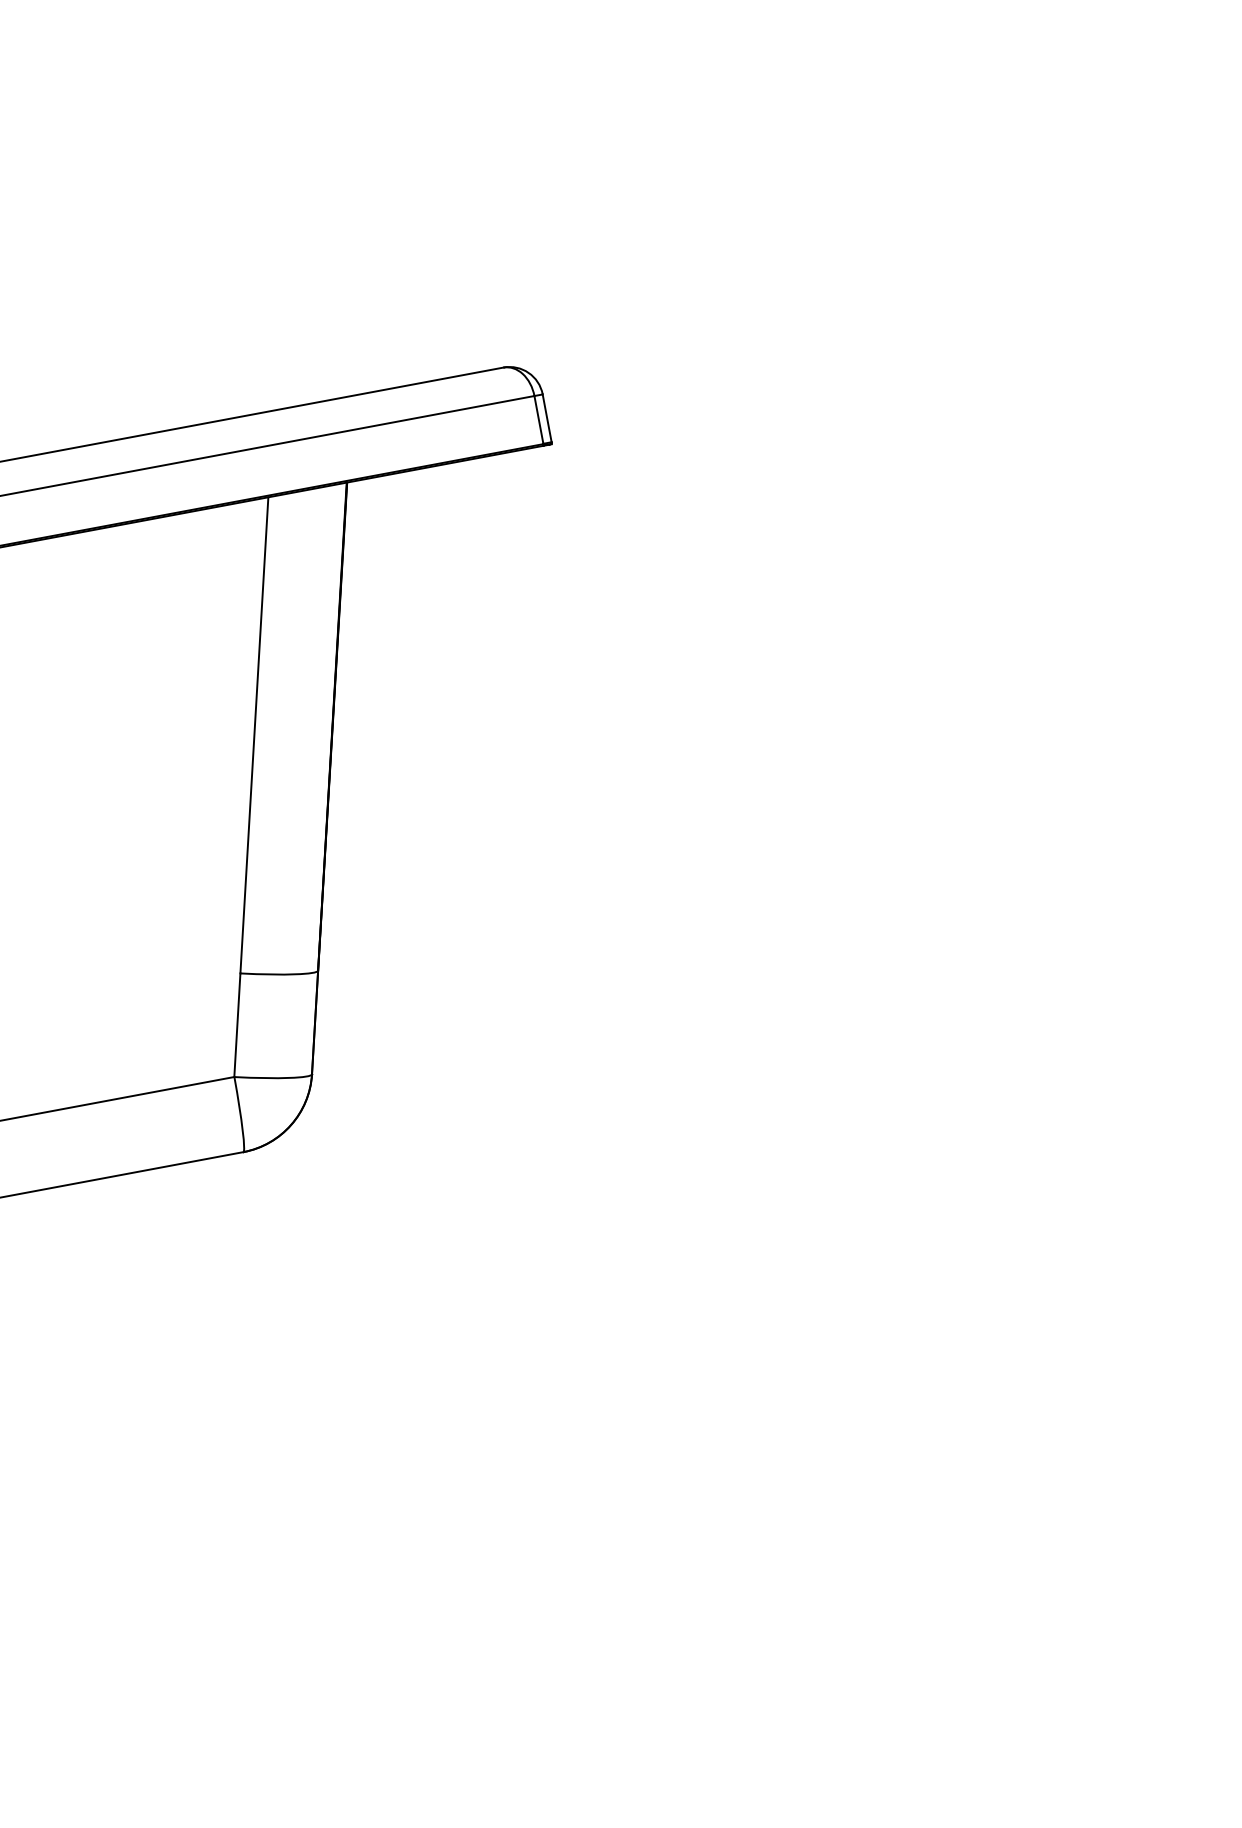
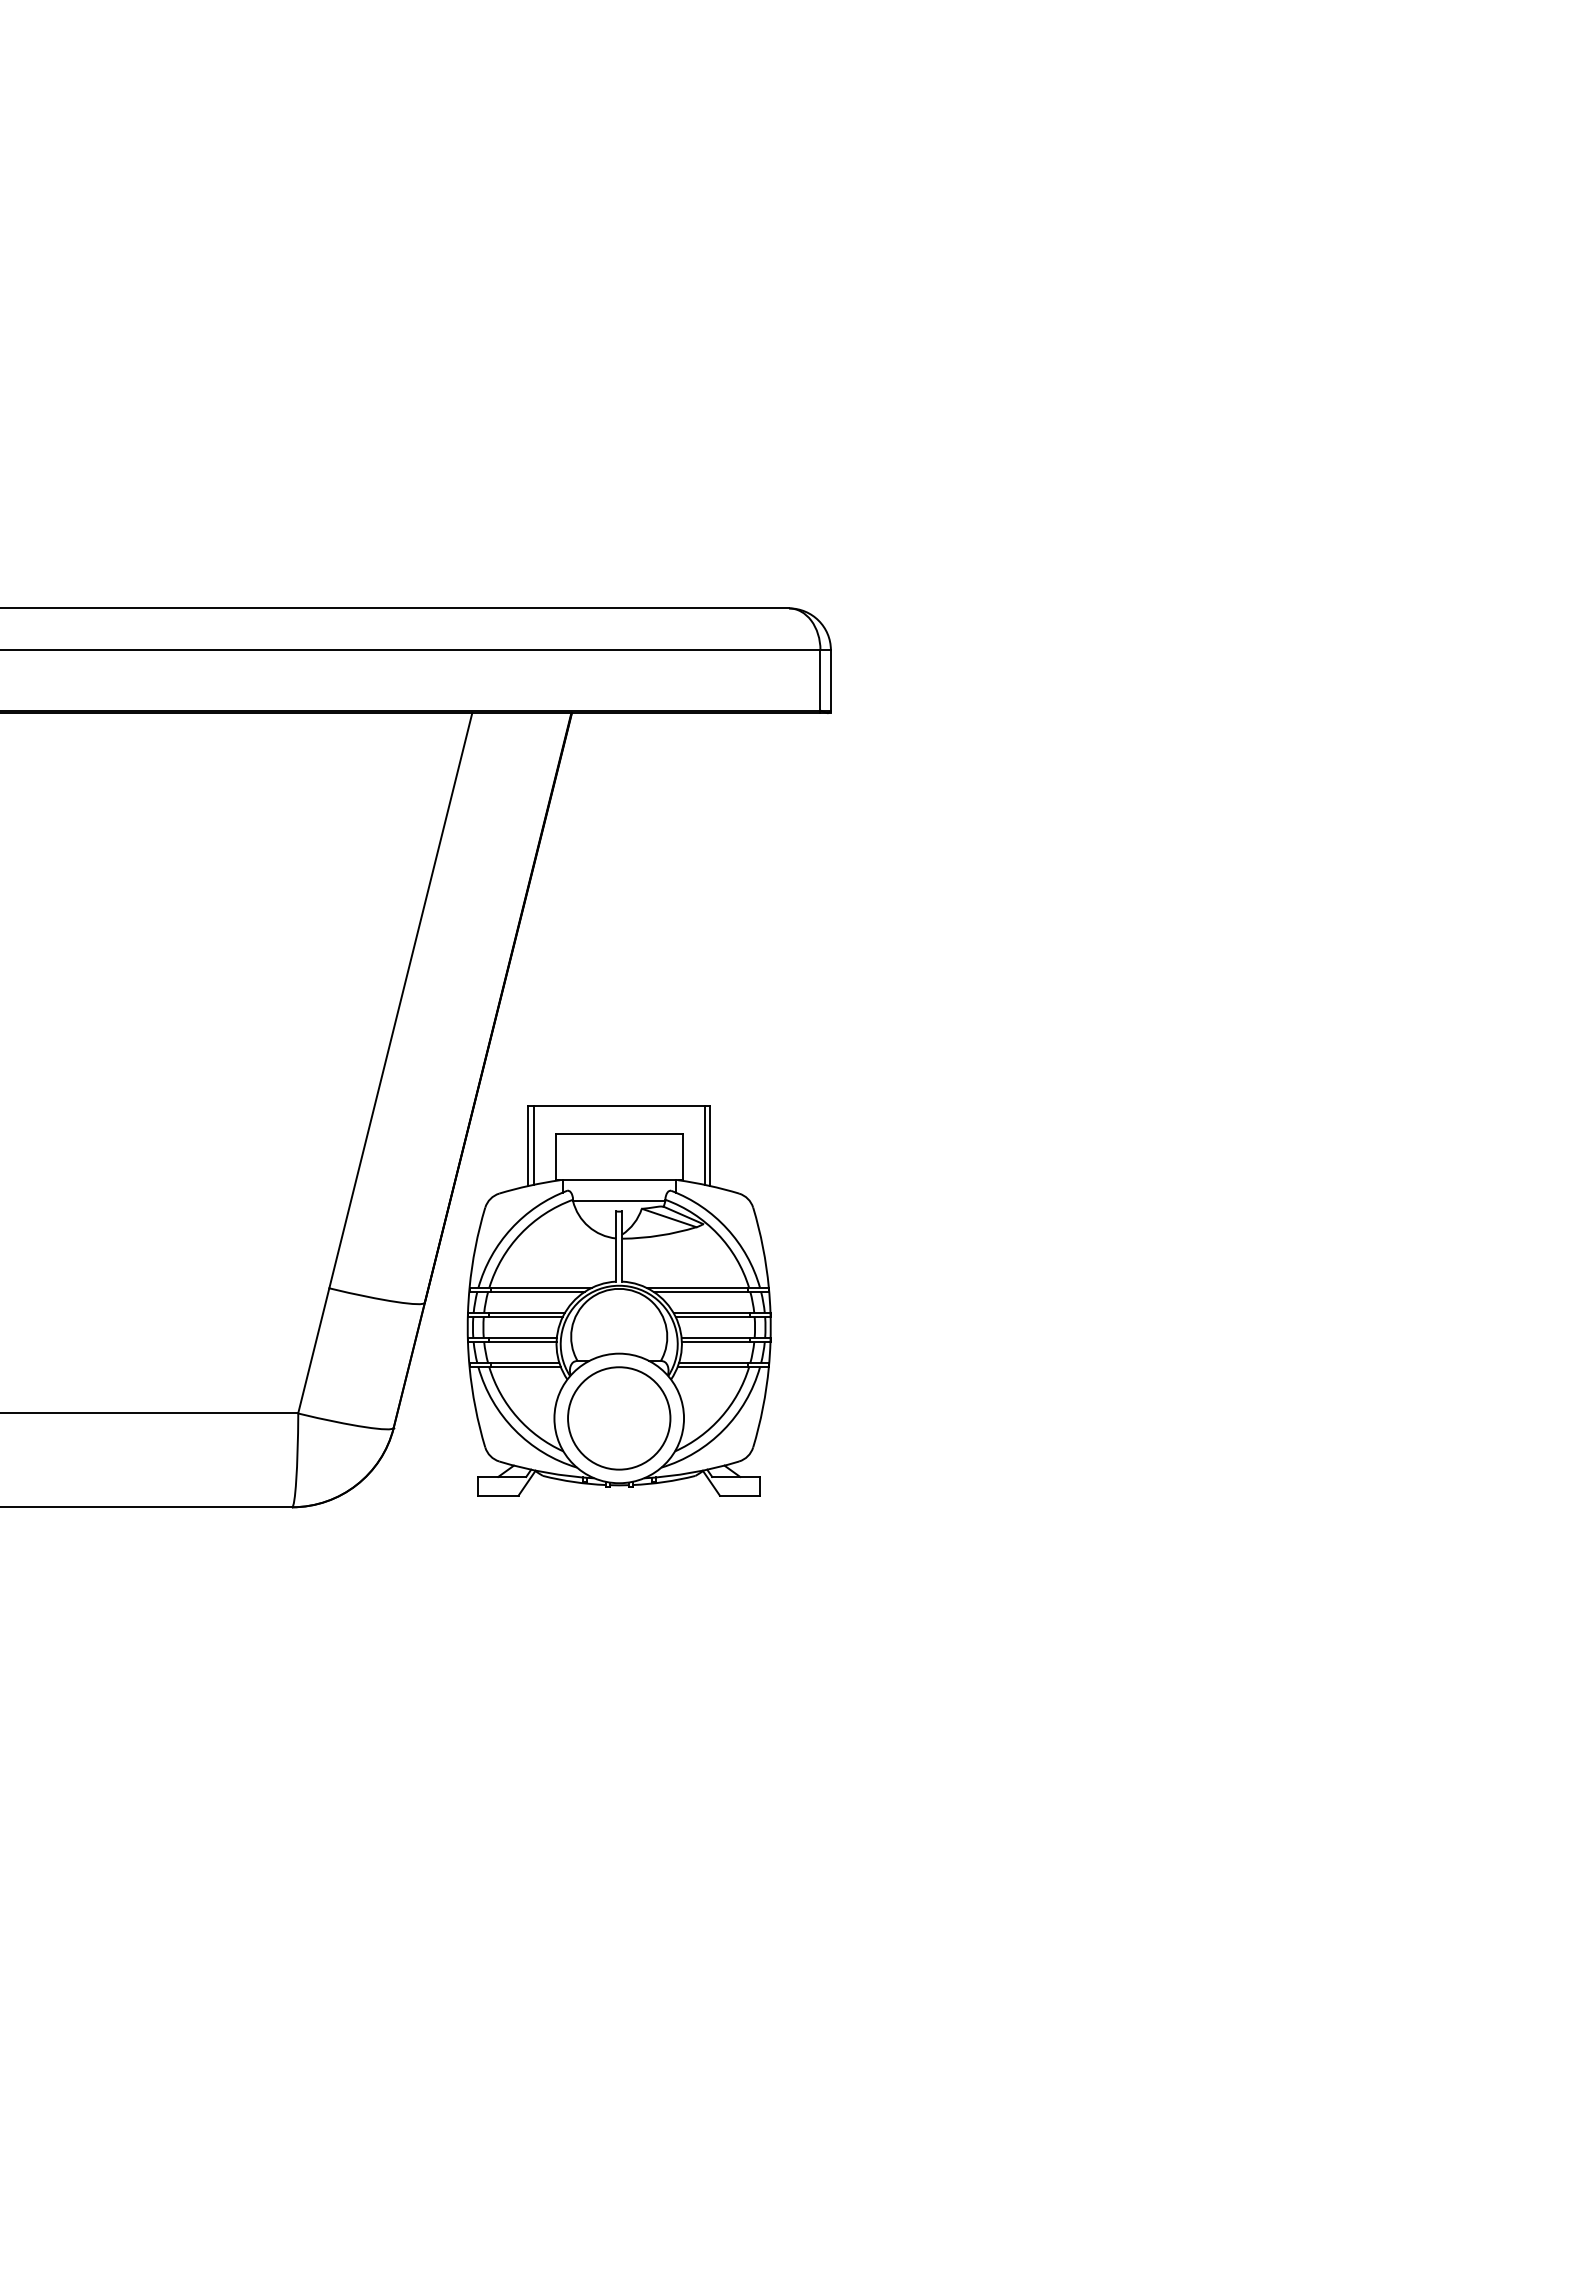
part: (470, 940) -> (618, 1300), added

